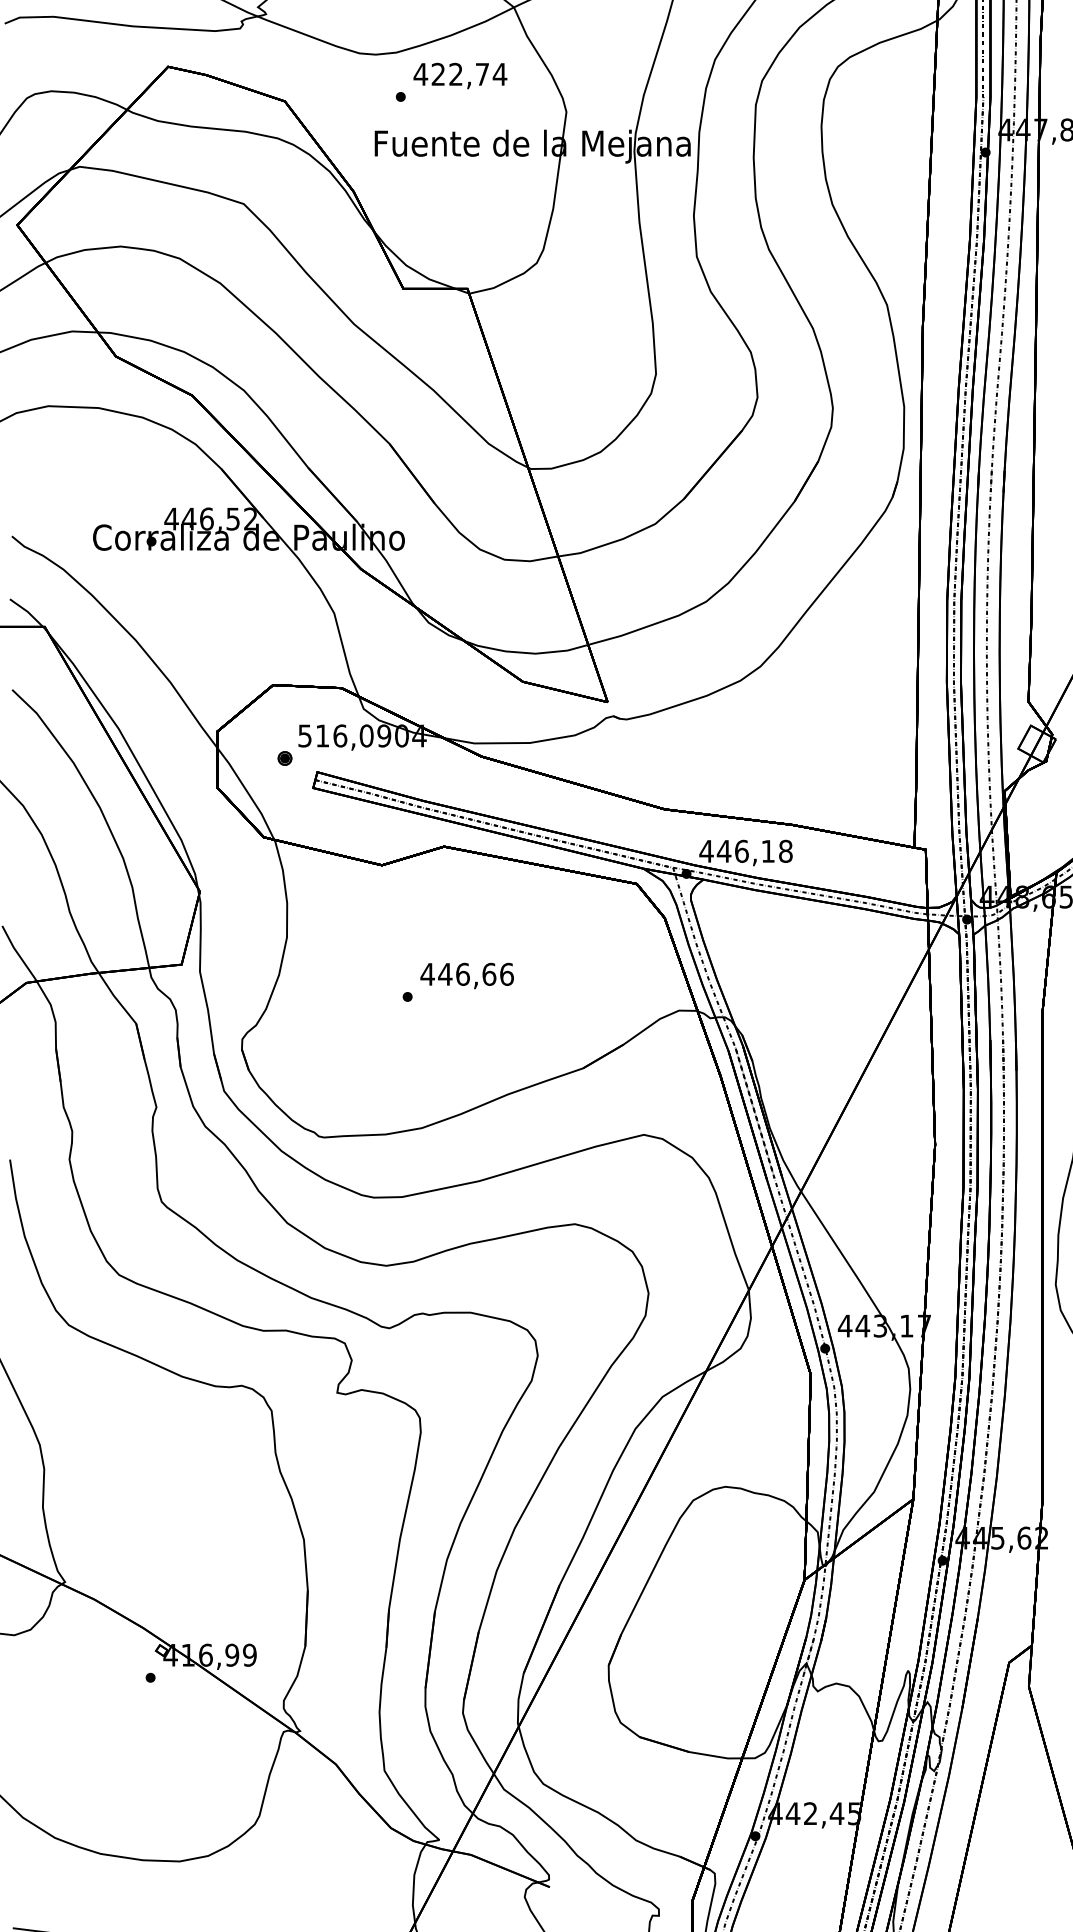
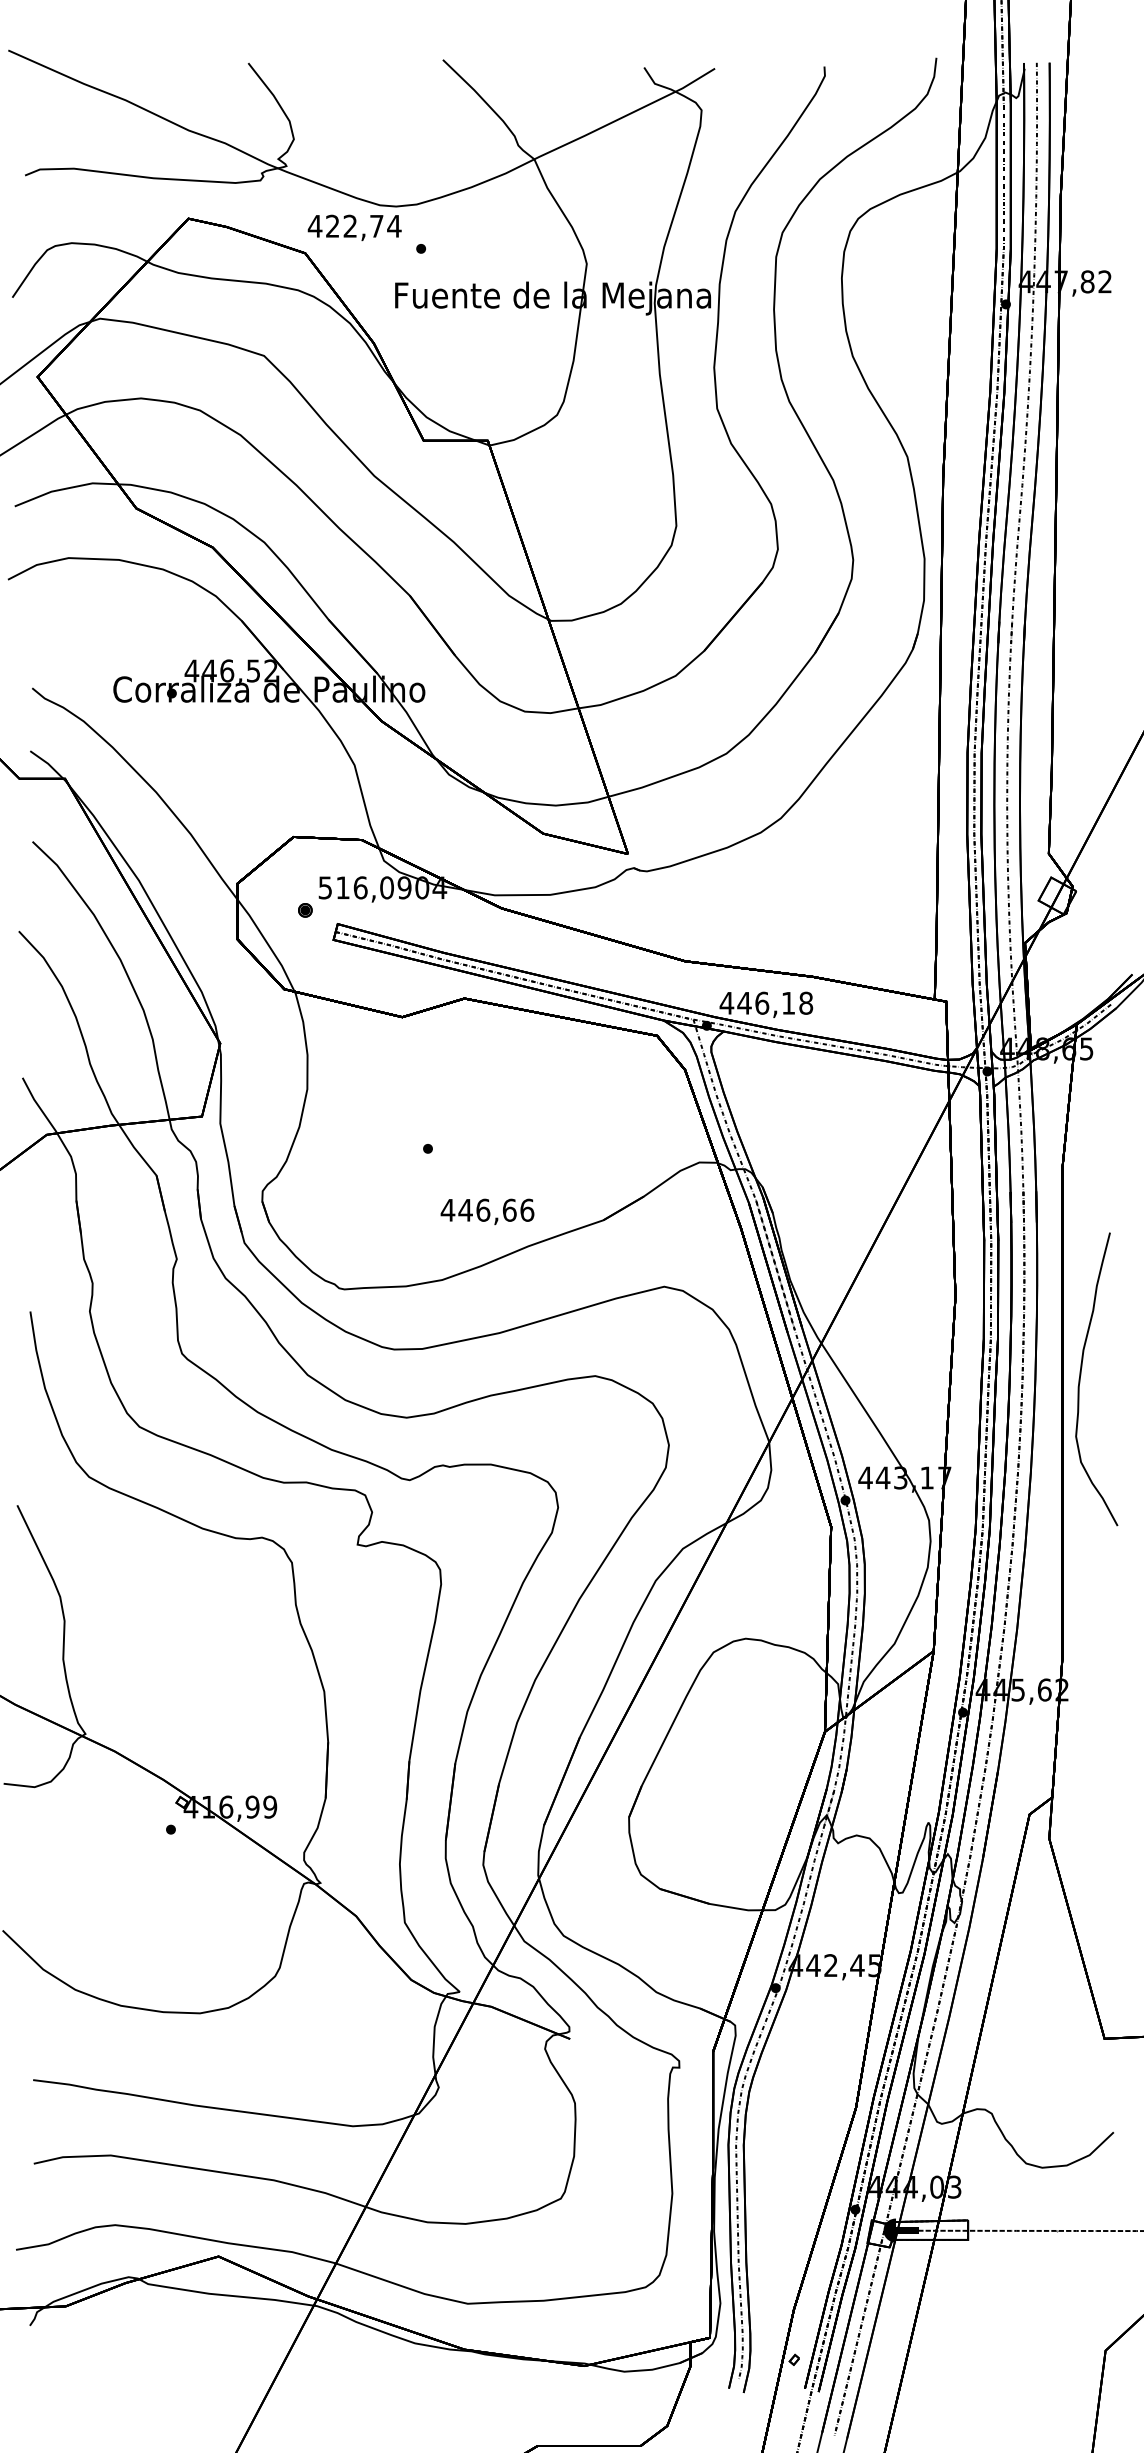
text: (460, 75) -> (354, 227), moved
text: (467, 975) -> (487, 1211), moved

